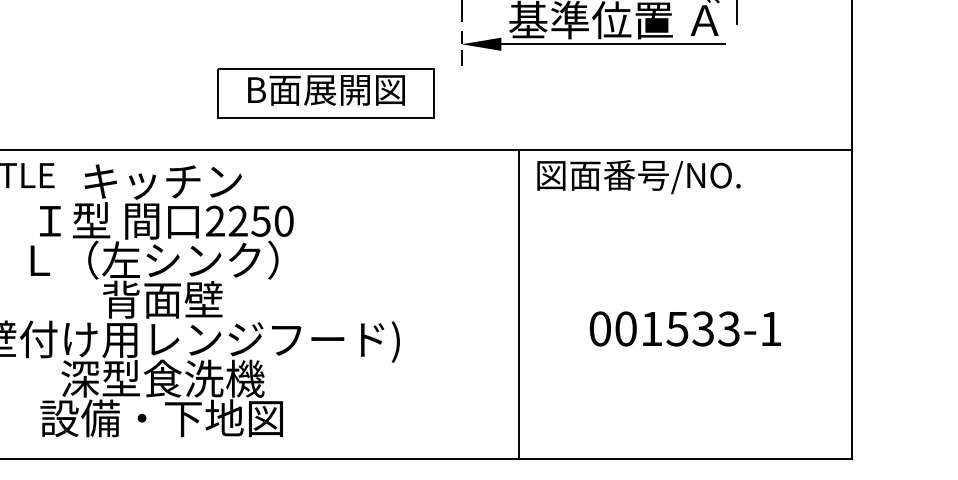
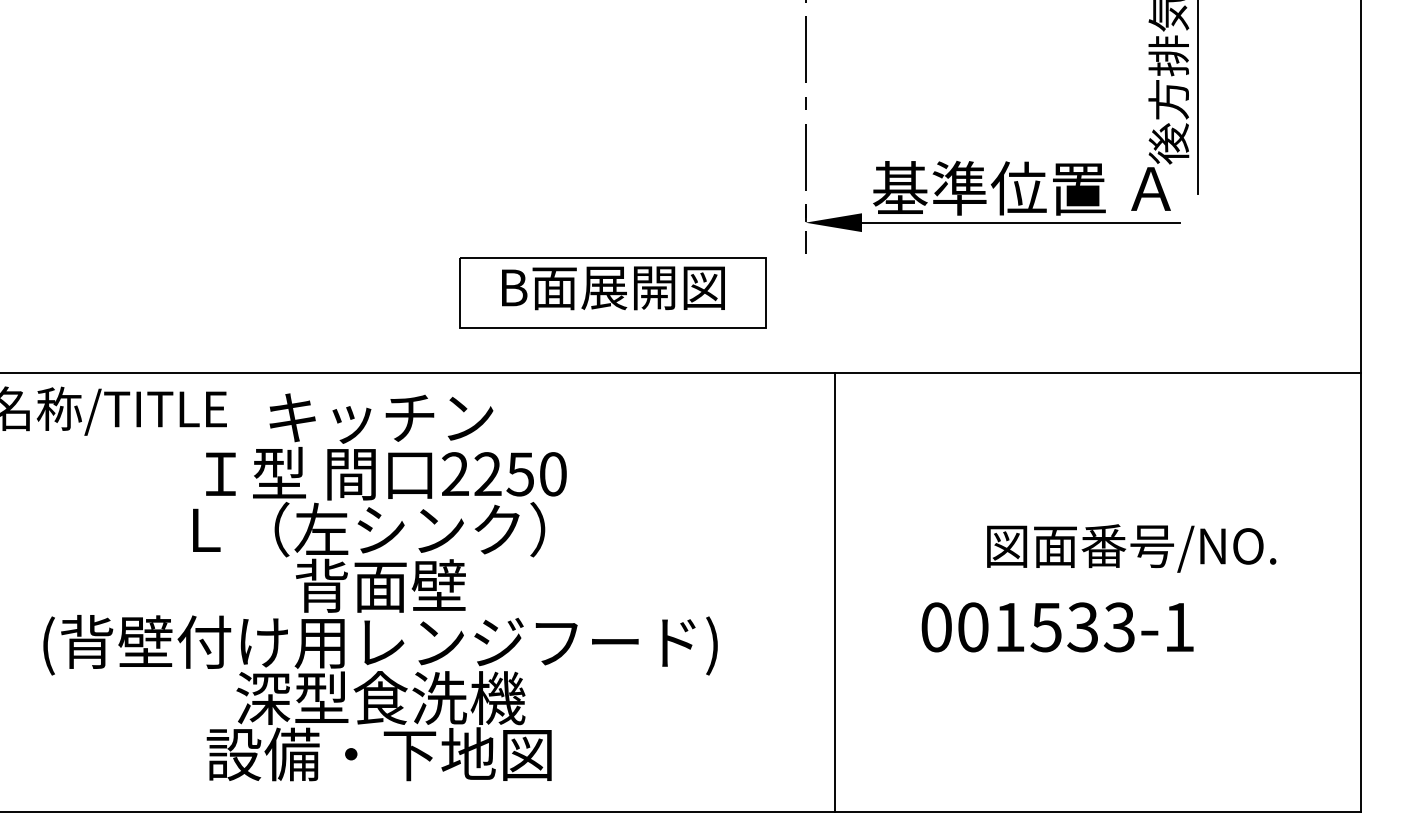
text: (638, 177) -> (1131, 548), moved
line: (519, 303) -> (835, 591), moved
text: (685, 329) -> (1057, 627), moved

